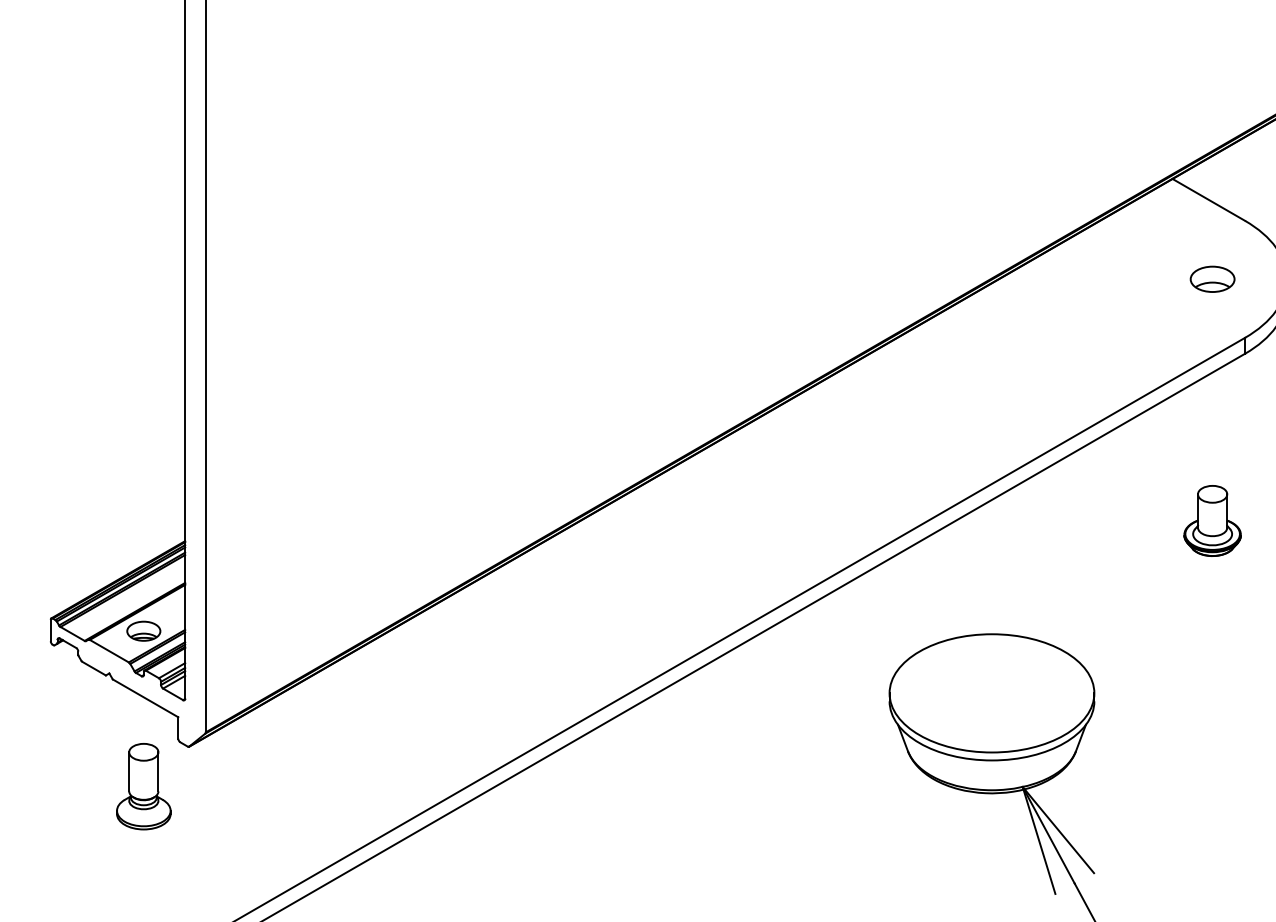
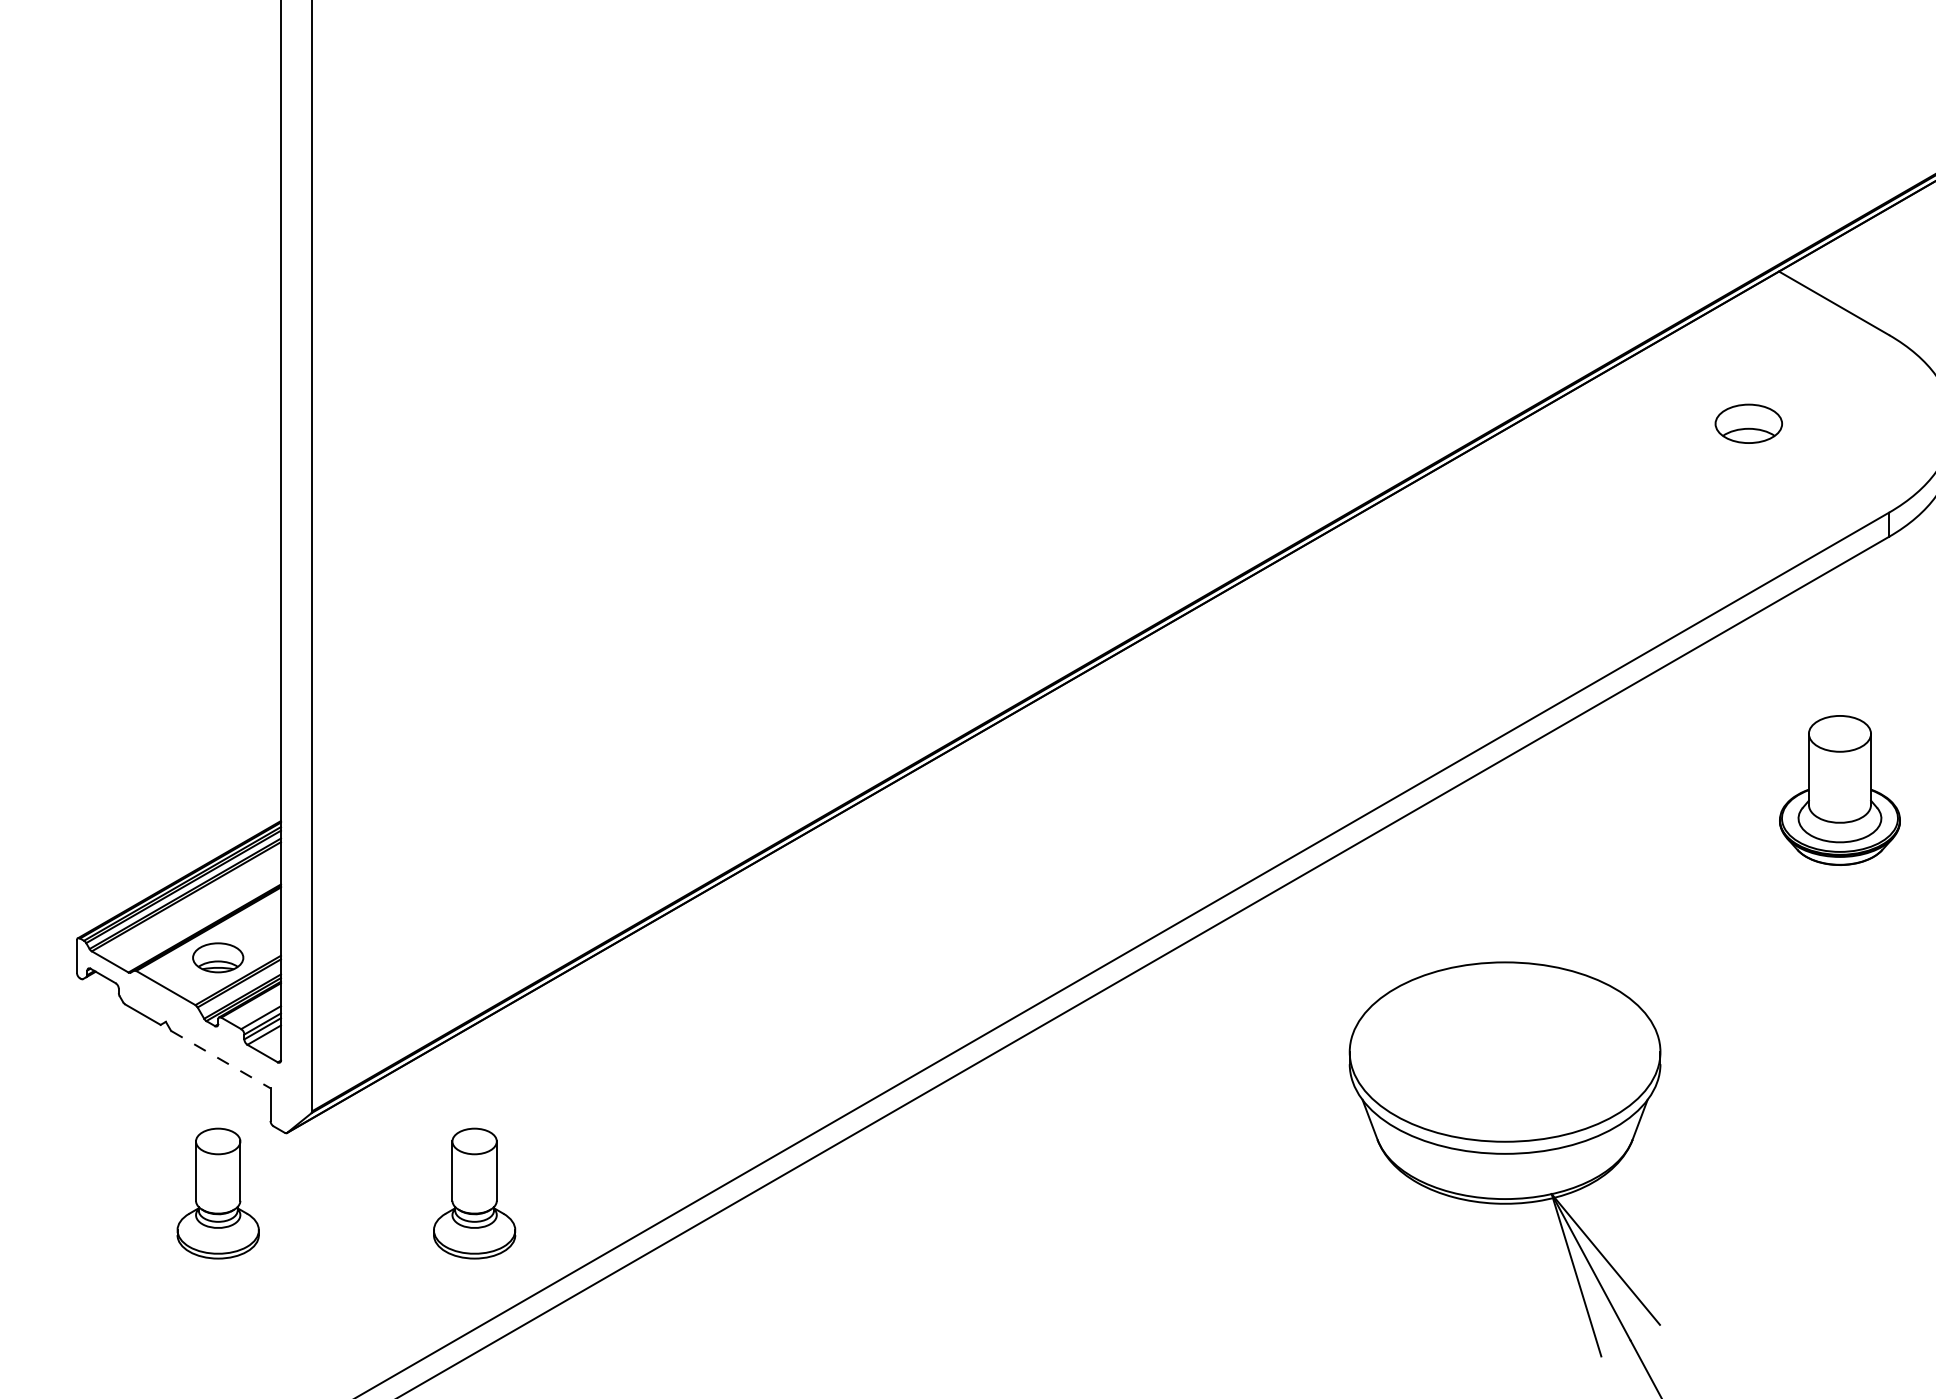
part: (1212, 278) -> (1748, 422), moved
part: (1212, 520) -> (1839, 789), size x1.4
line: (145, 698) -> (220, 1059), solid -> dashed
part: (312, 786) -> (474, 1193), added

